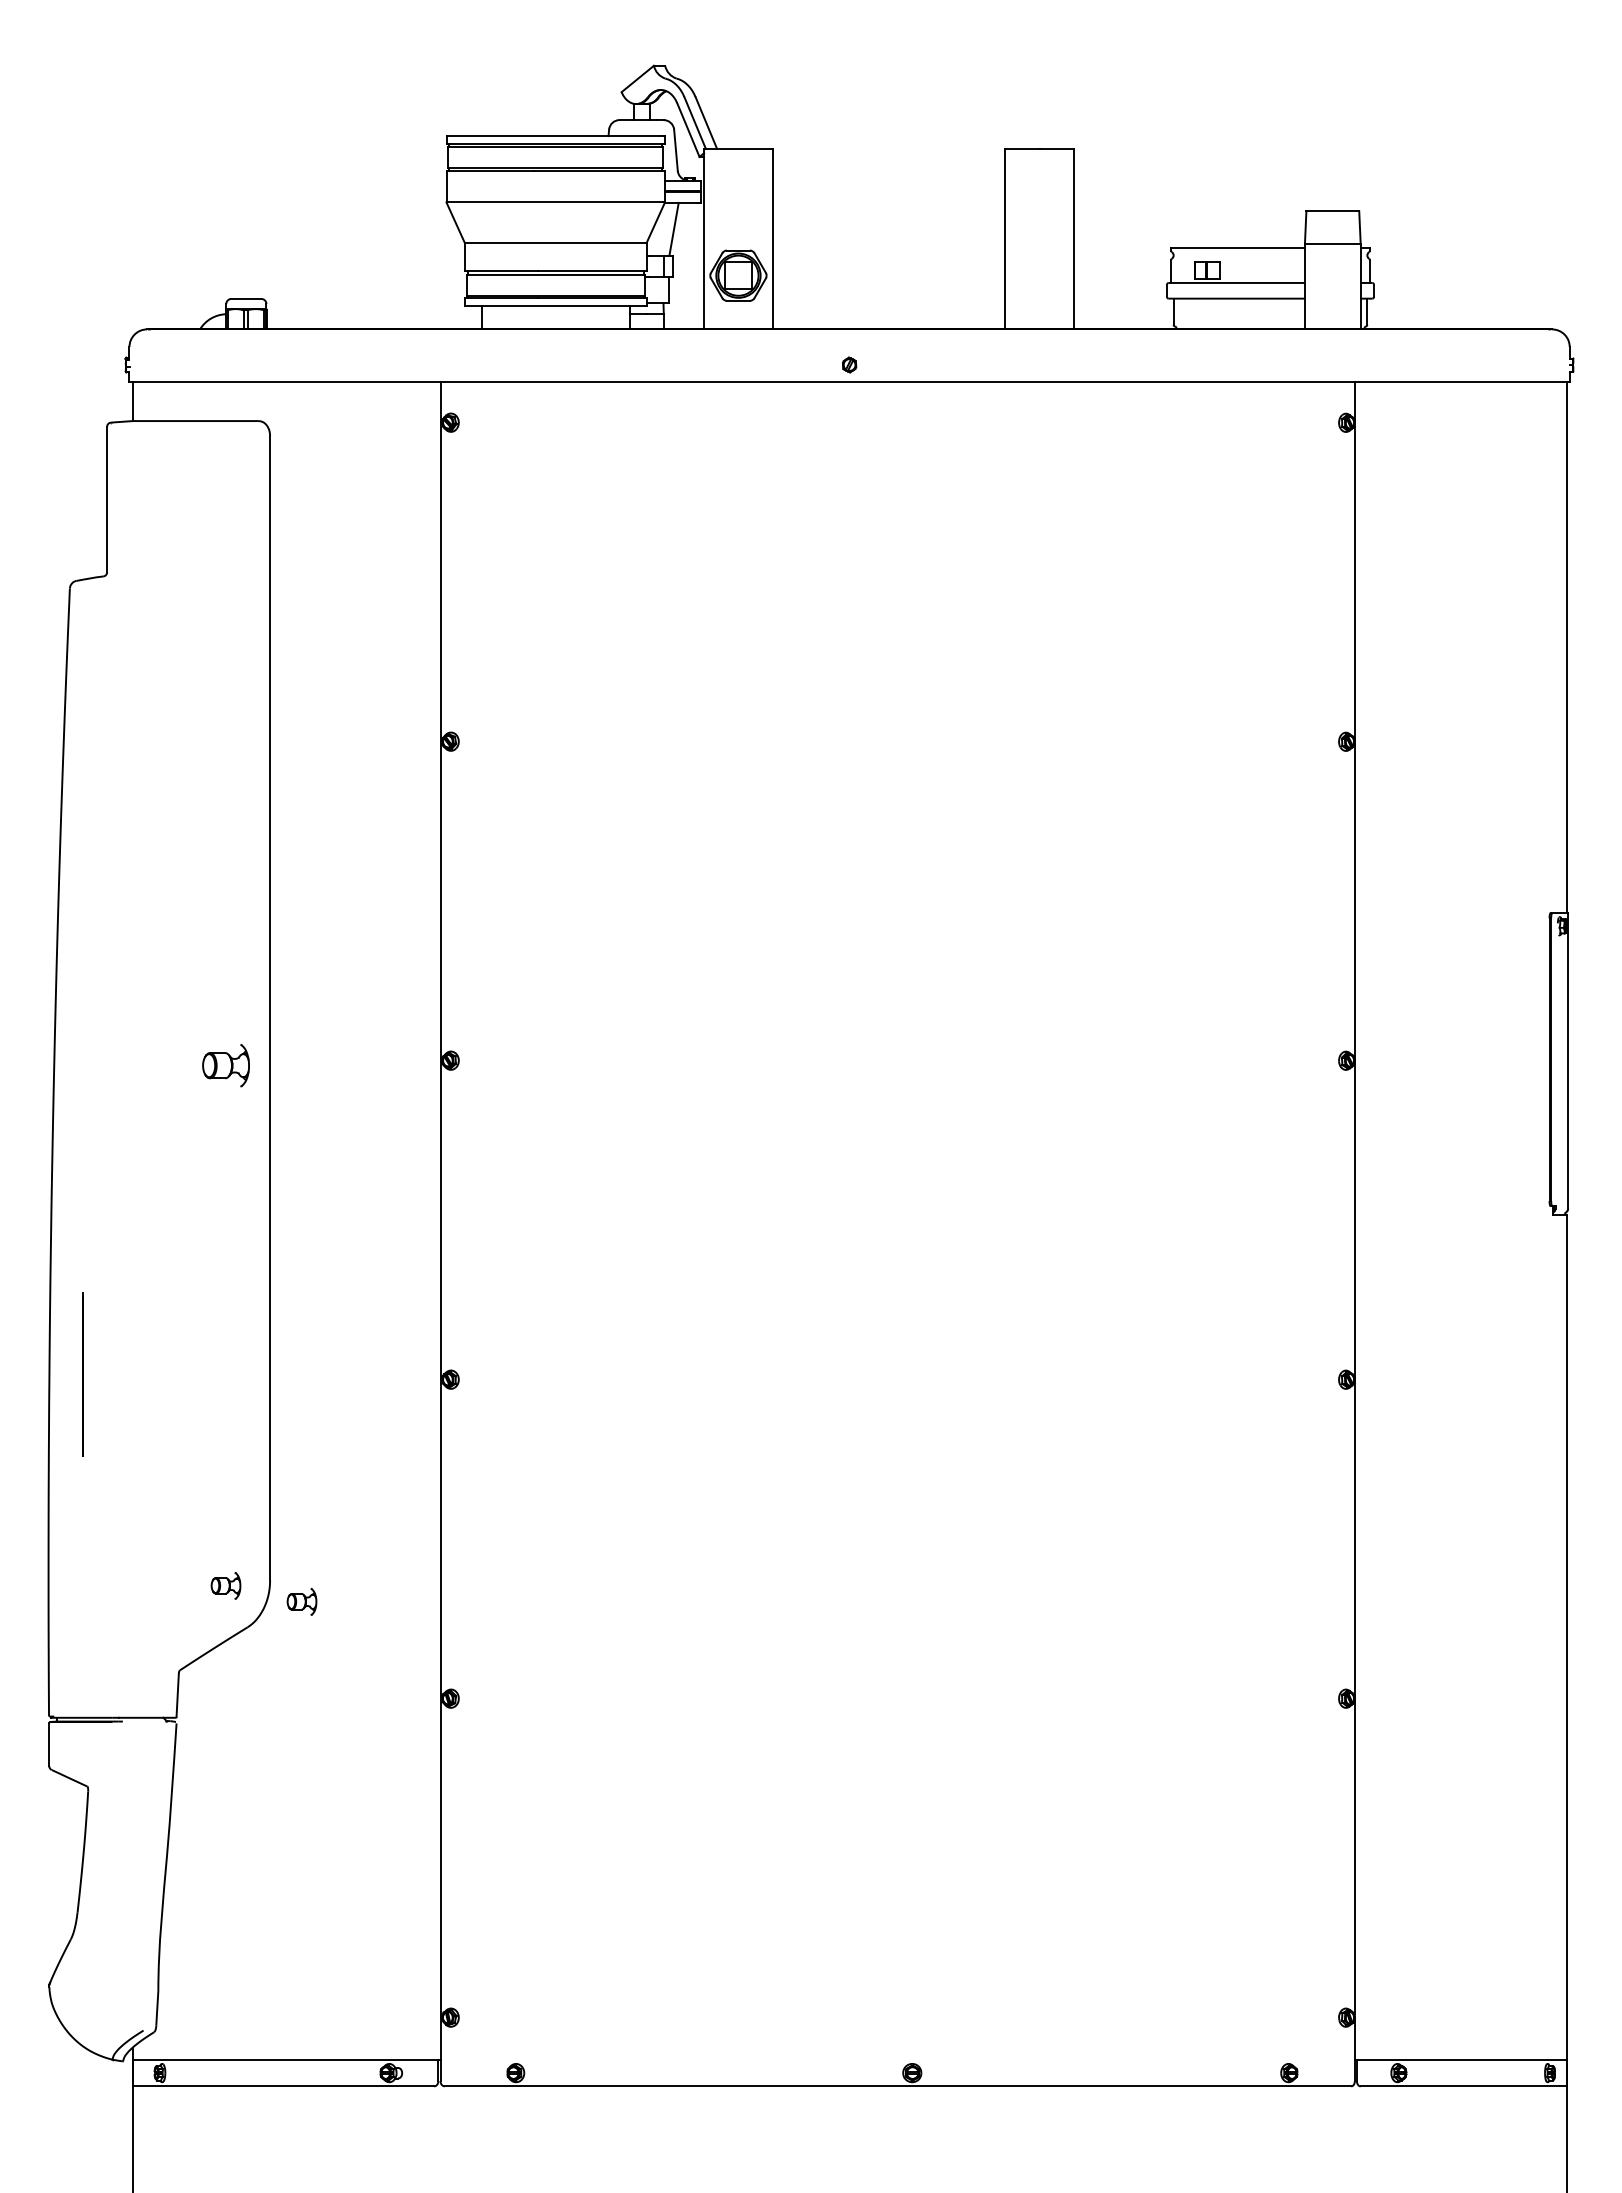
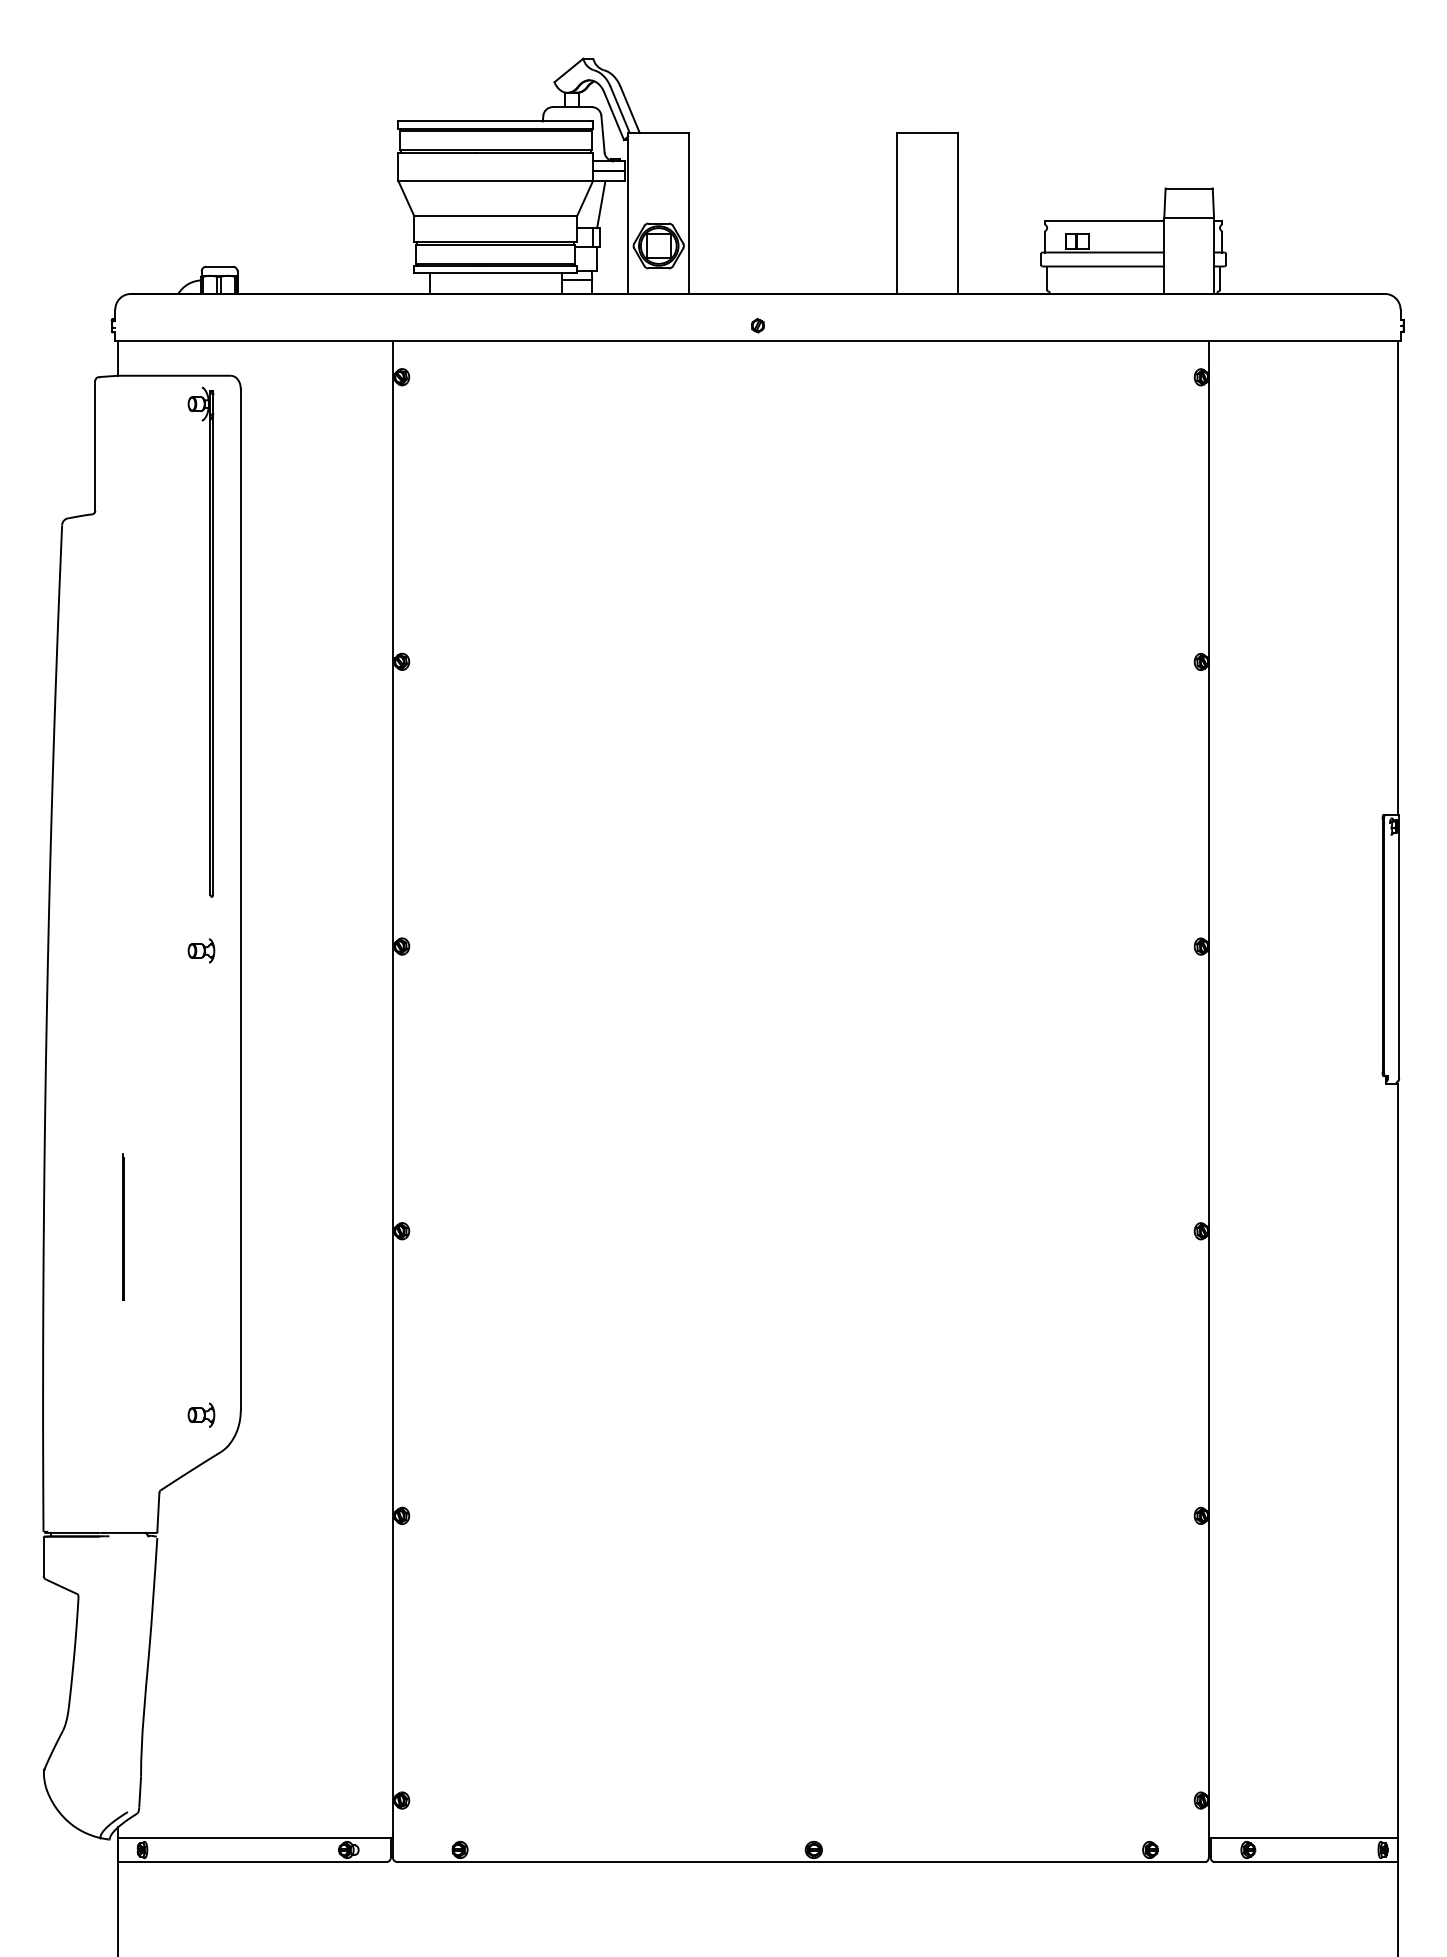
part: (235, 719) -> (209, 642), added
part: (225, 1065) -> (200, 950), size x0.62
line: (82, 1374) -> (123, 1226), moved
part: (301, 1601) -> (268, 1429), removed

